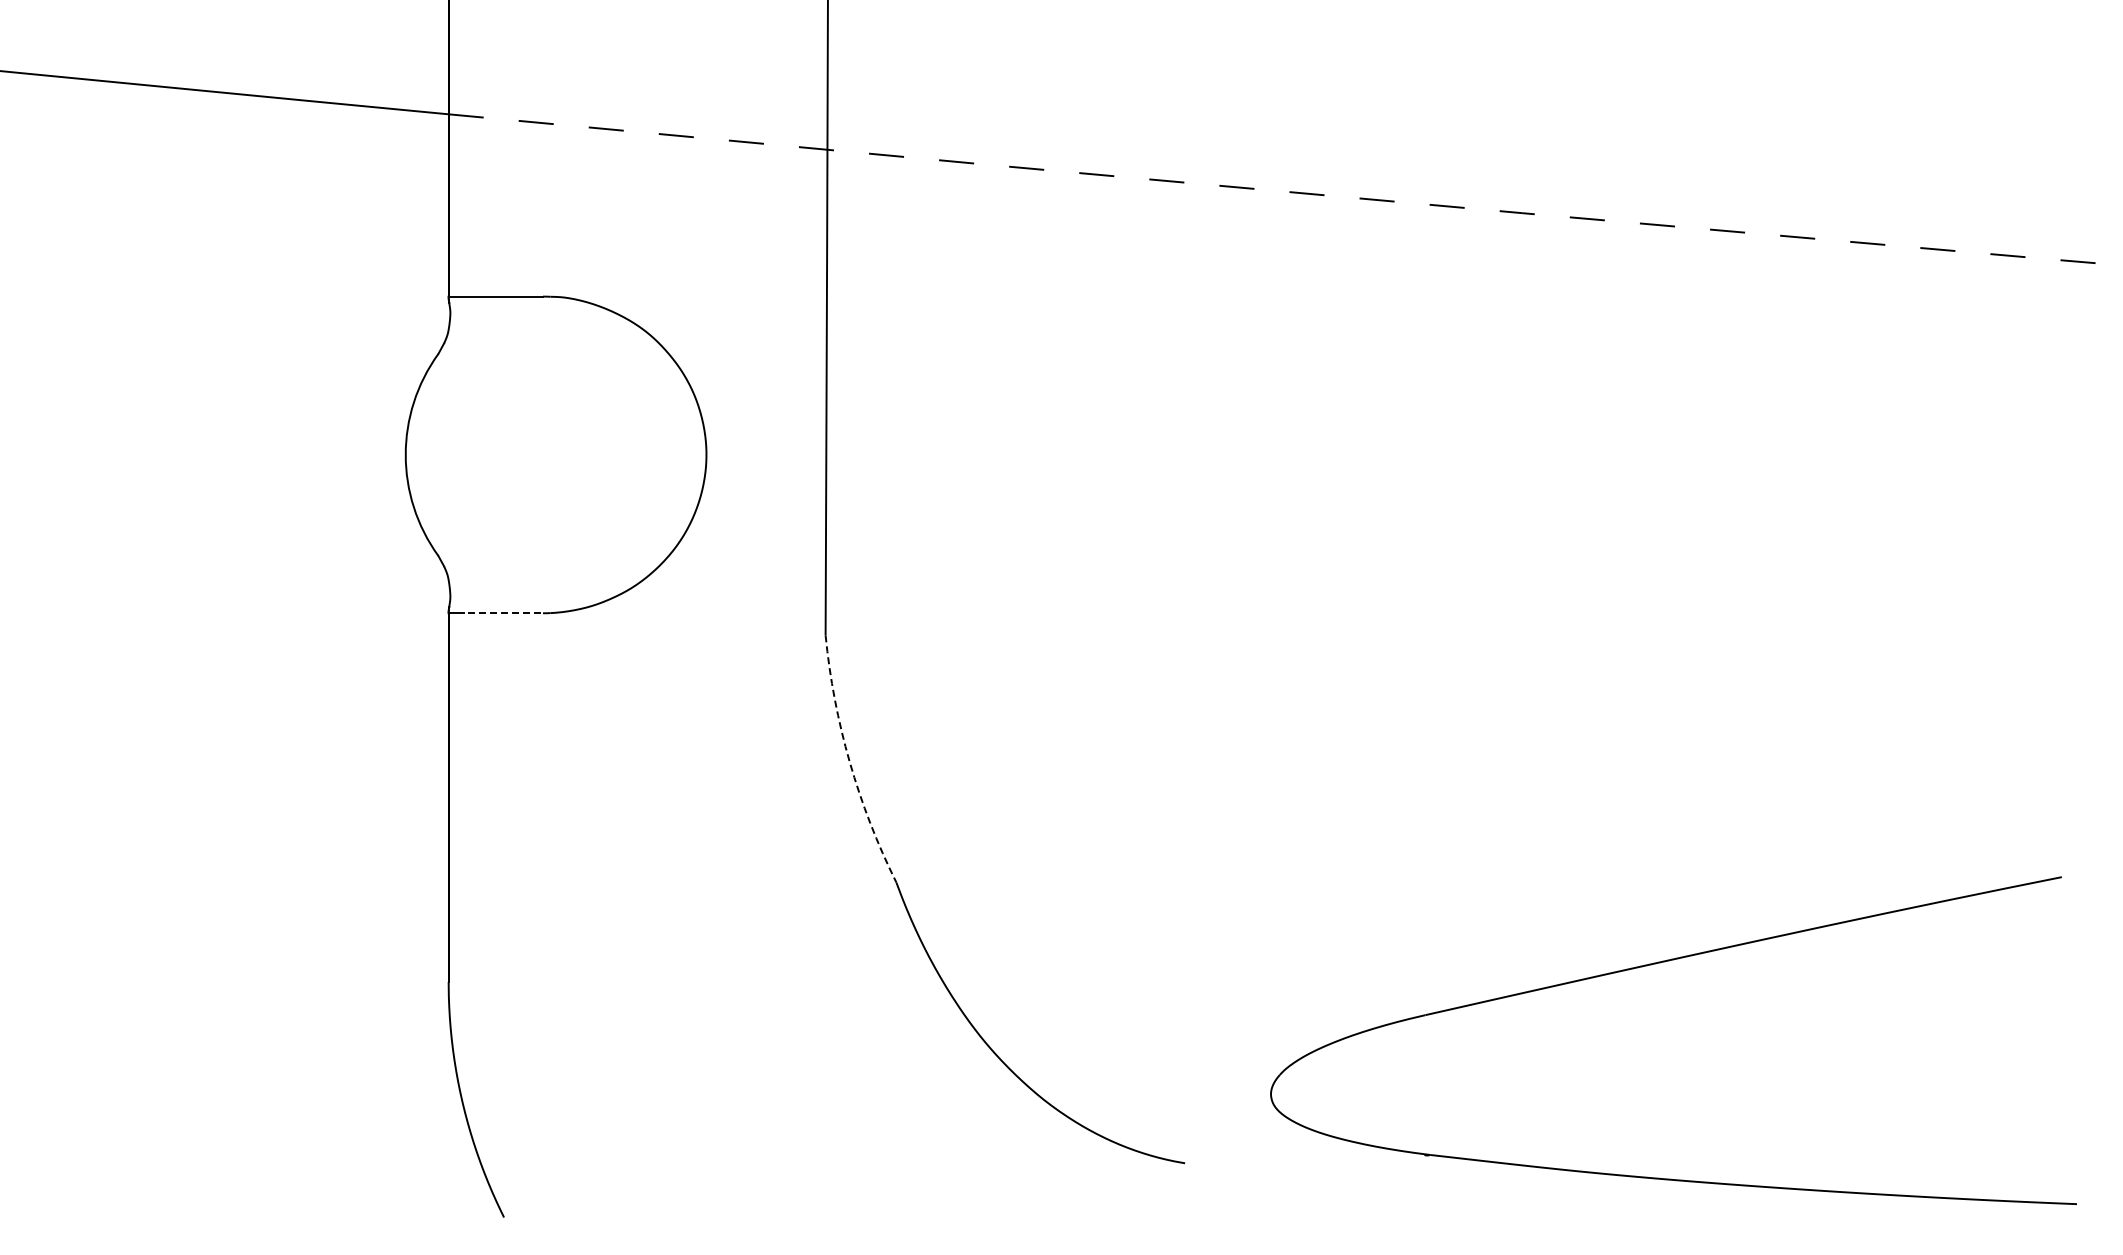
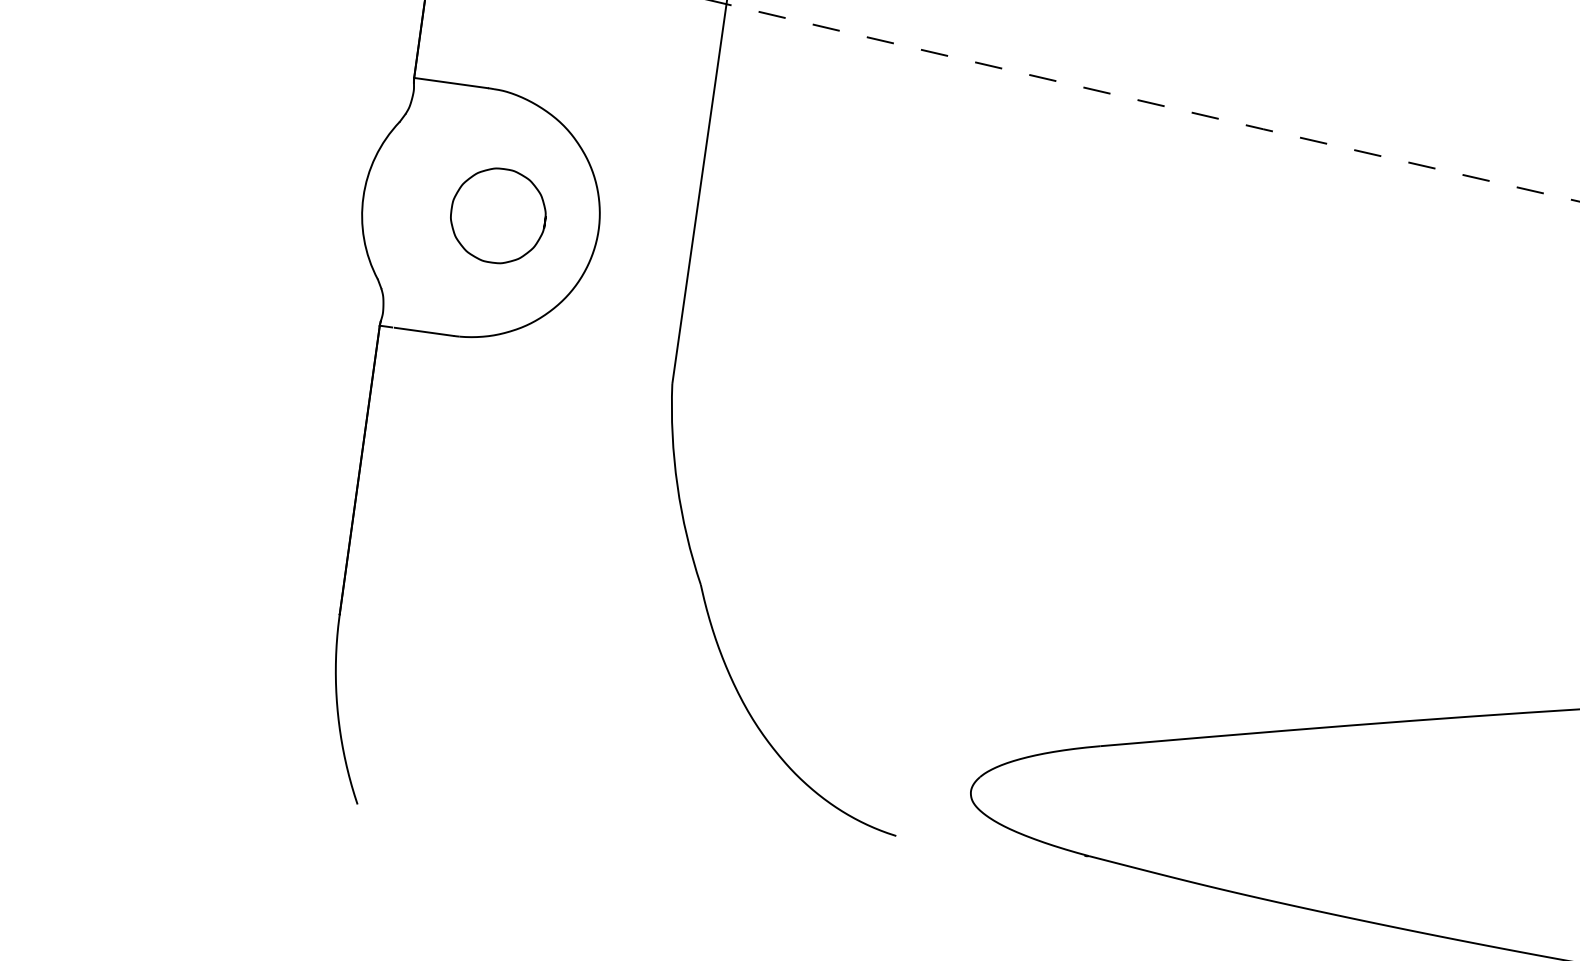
curve: (525, 429) -> (459, 190), added
line: (505, 613) -> (424, 332), dashed -> solid
arc: (849, 762) -> (677, 485), dashed -> solid

